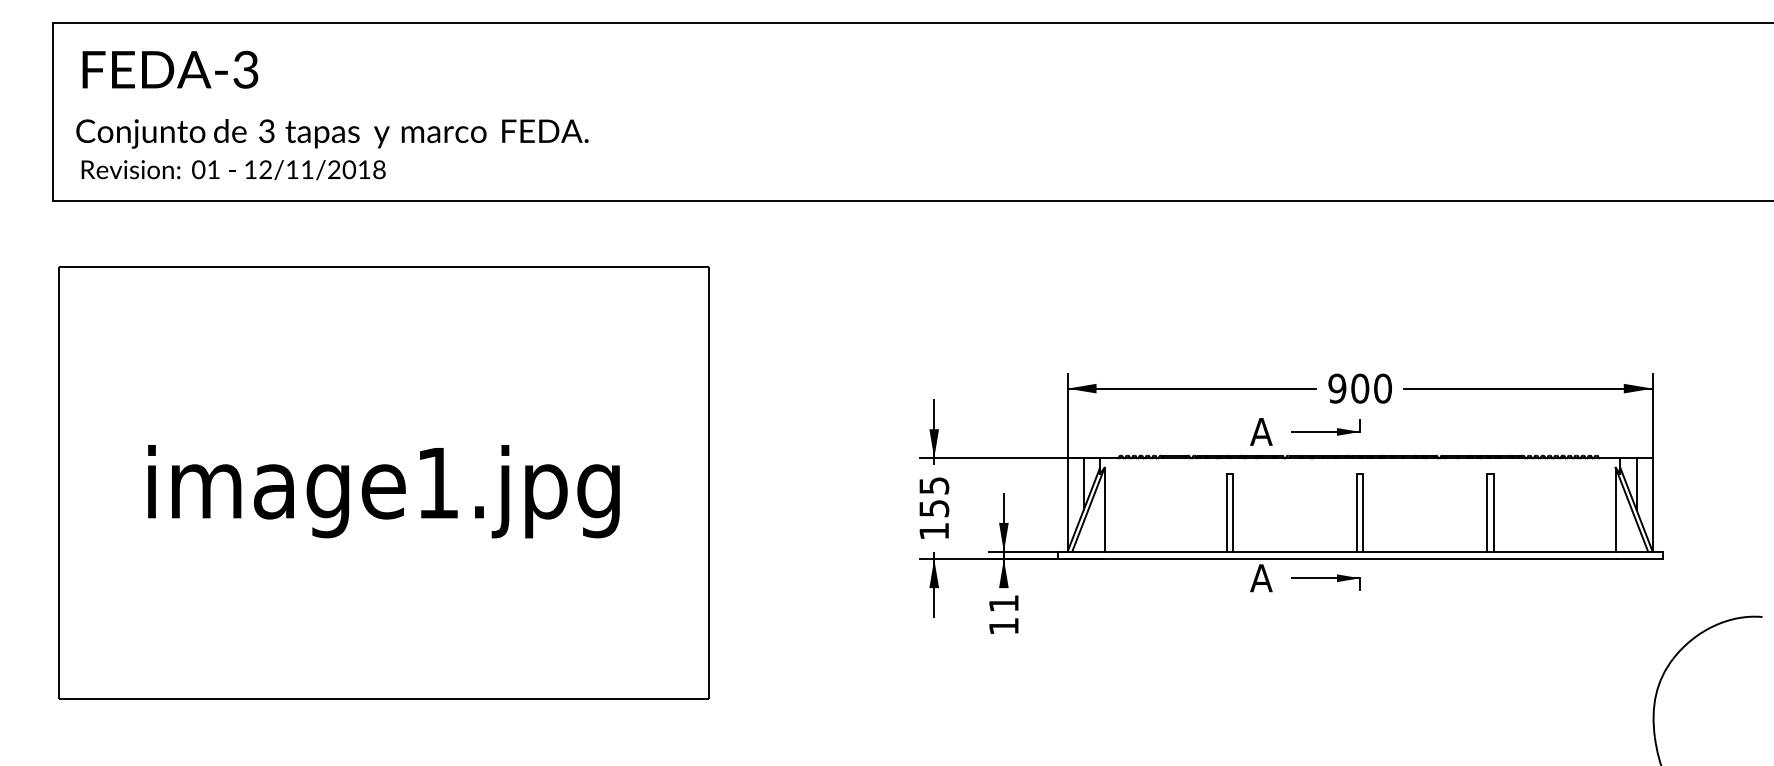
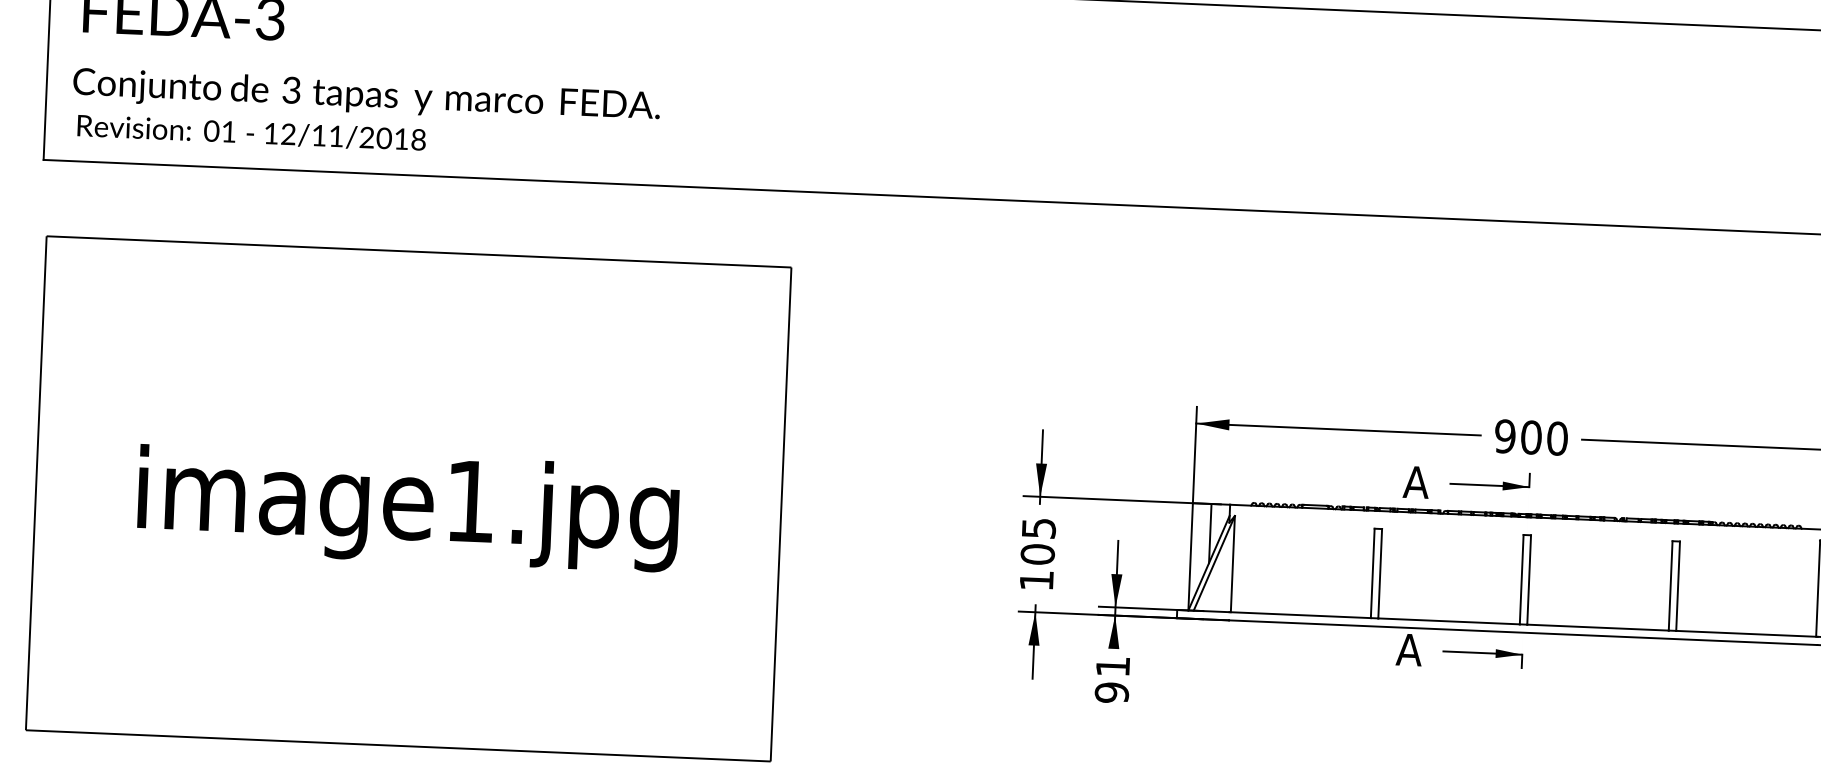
text: (934, 508) -> (1038, 554), 155 -> 105
text: (1003, 626) -> (1111, 692), 11 -> 91

